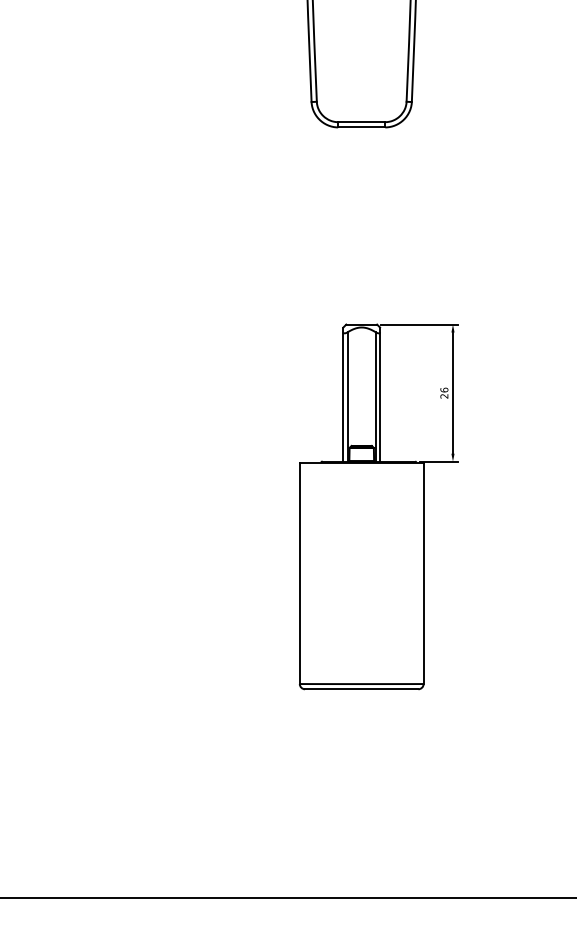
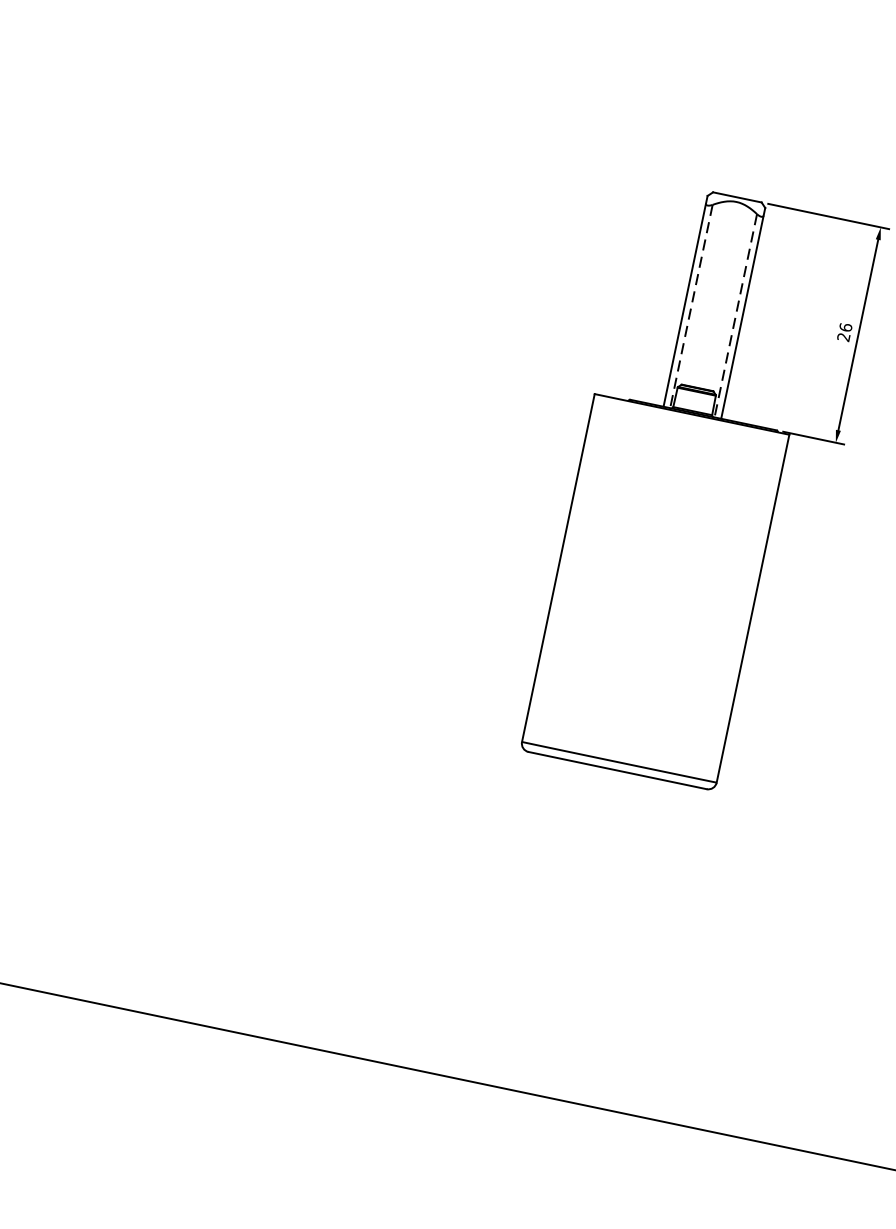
line: (347, 396) -> (691, 305), solid -> dashed
line: (375, 396) -> (735, 314), solid -> dashed

